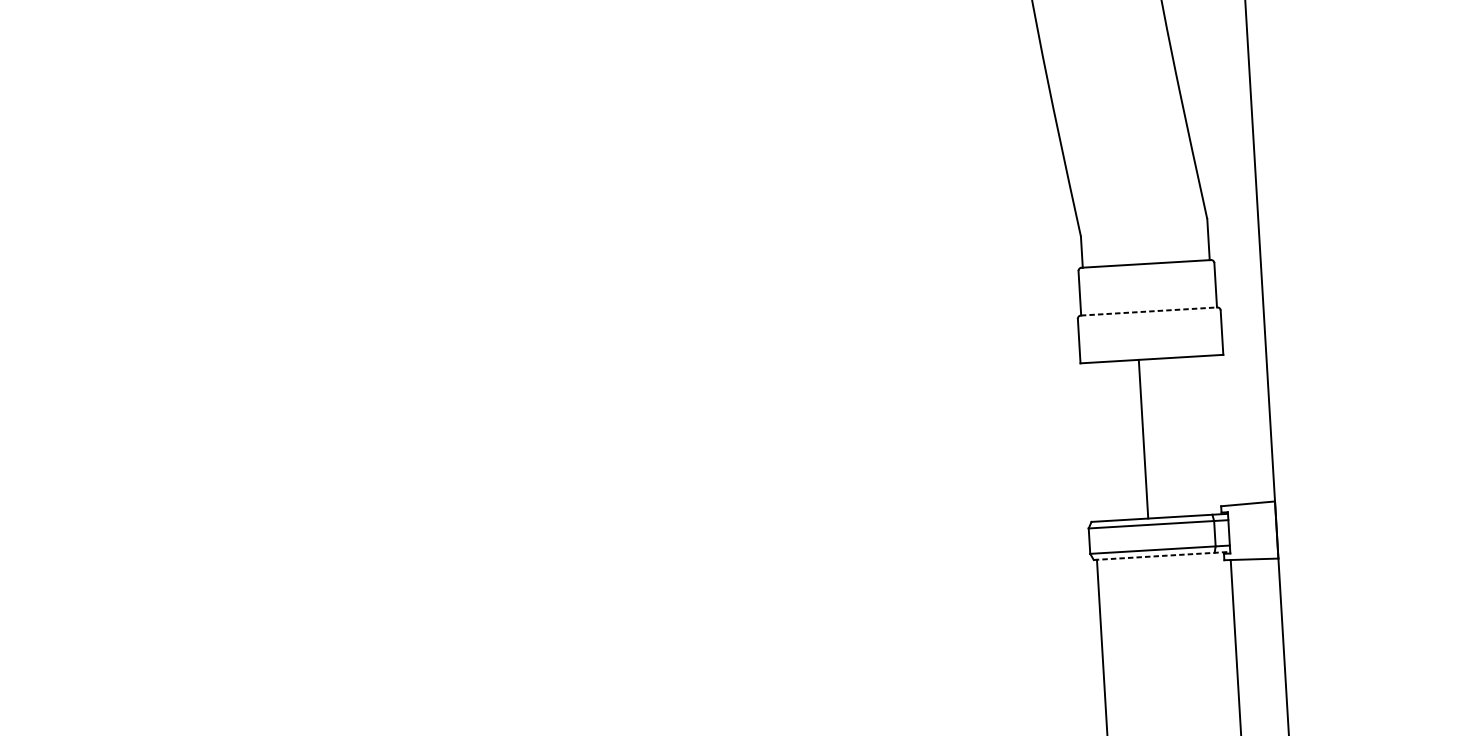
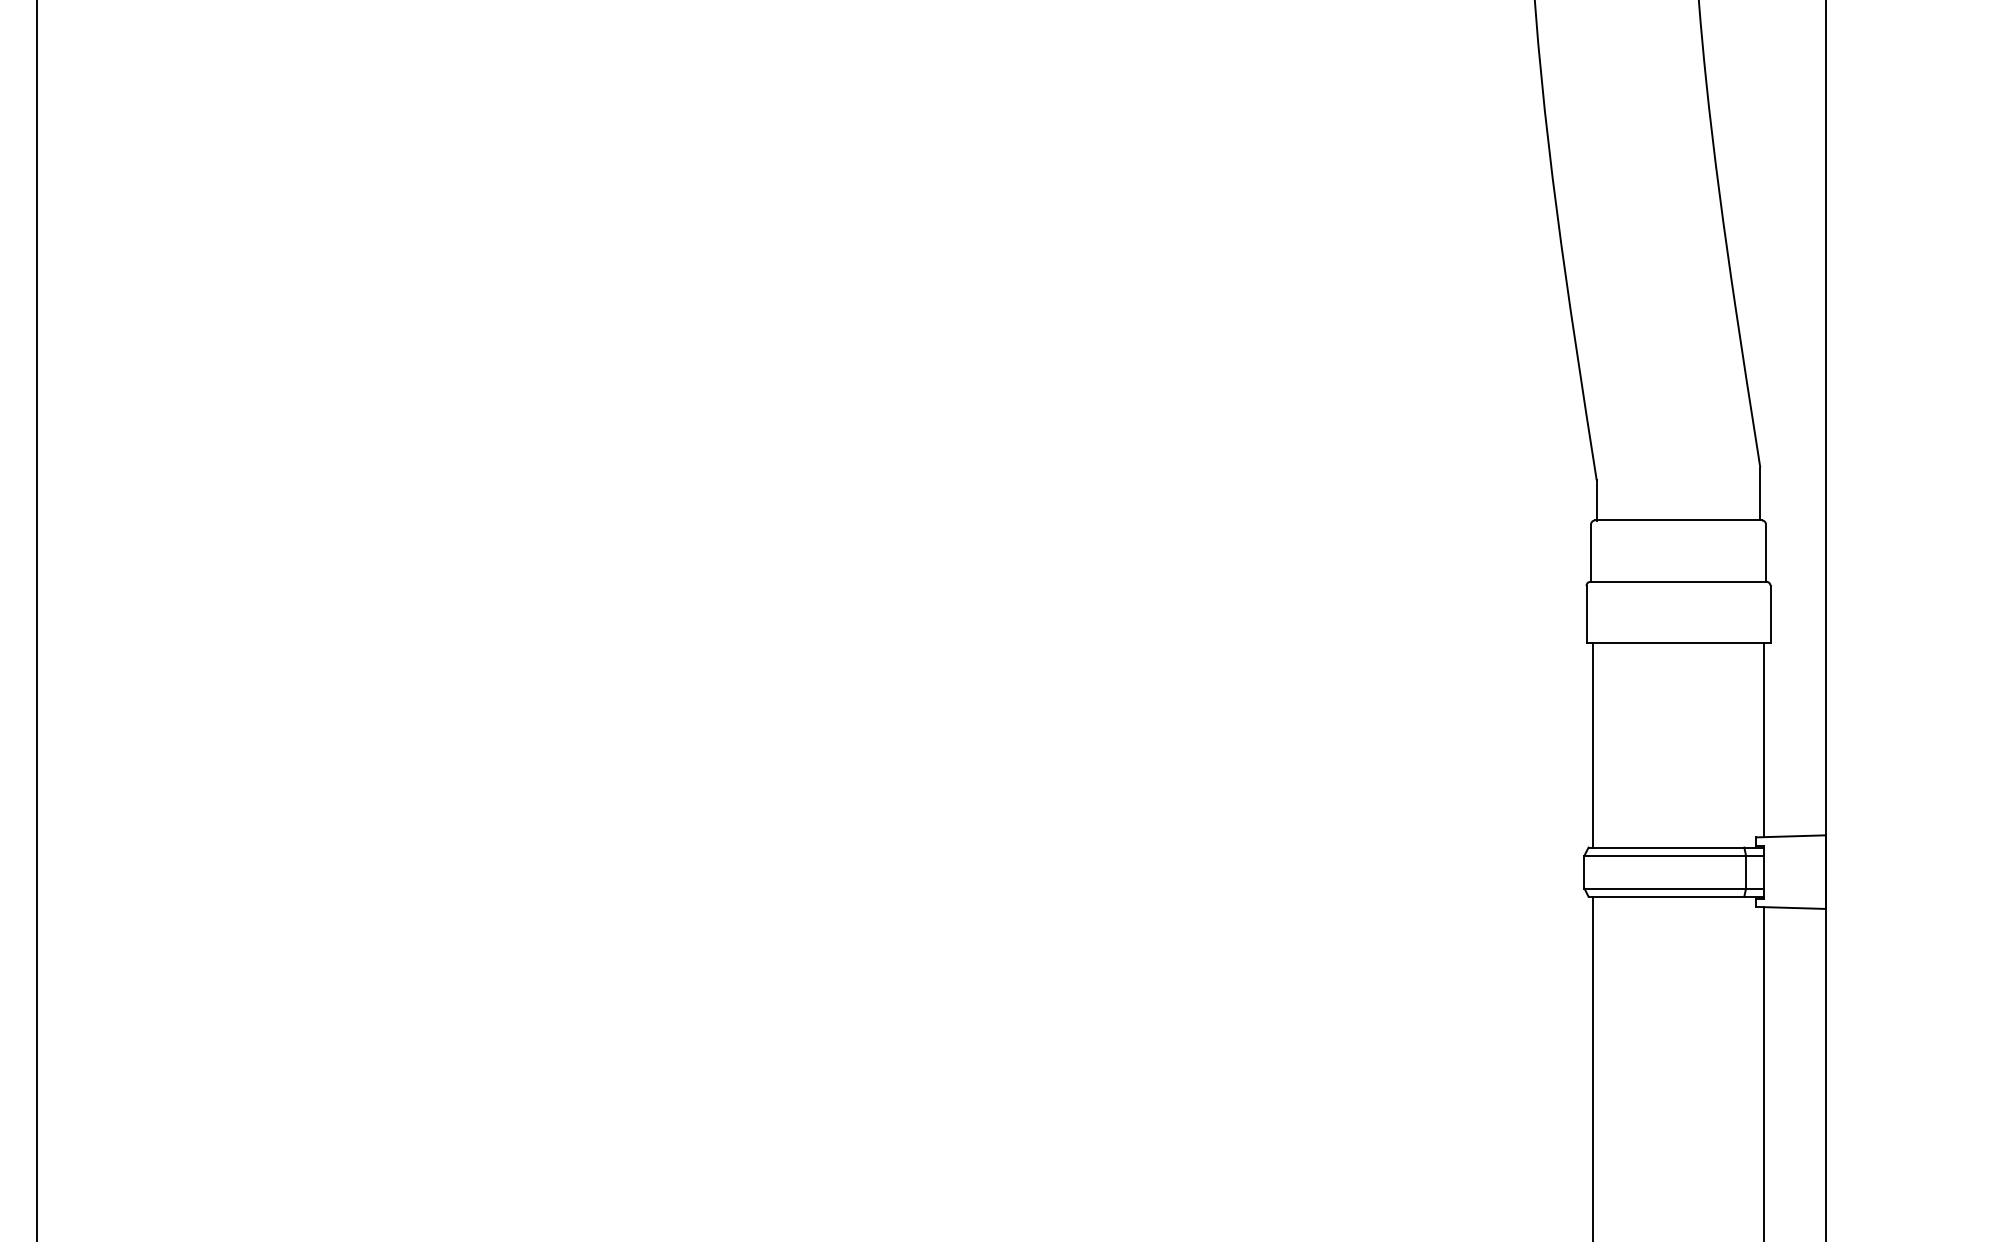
line: (1149, 311) -> (1678, 581), dashed -> solid
line: (1223, 430) -> (1764, 740), added
line: (1143, 439) -> (1592, 745), moved
line: (1162, 555) -> (1676, 896), dashed -> solid

